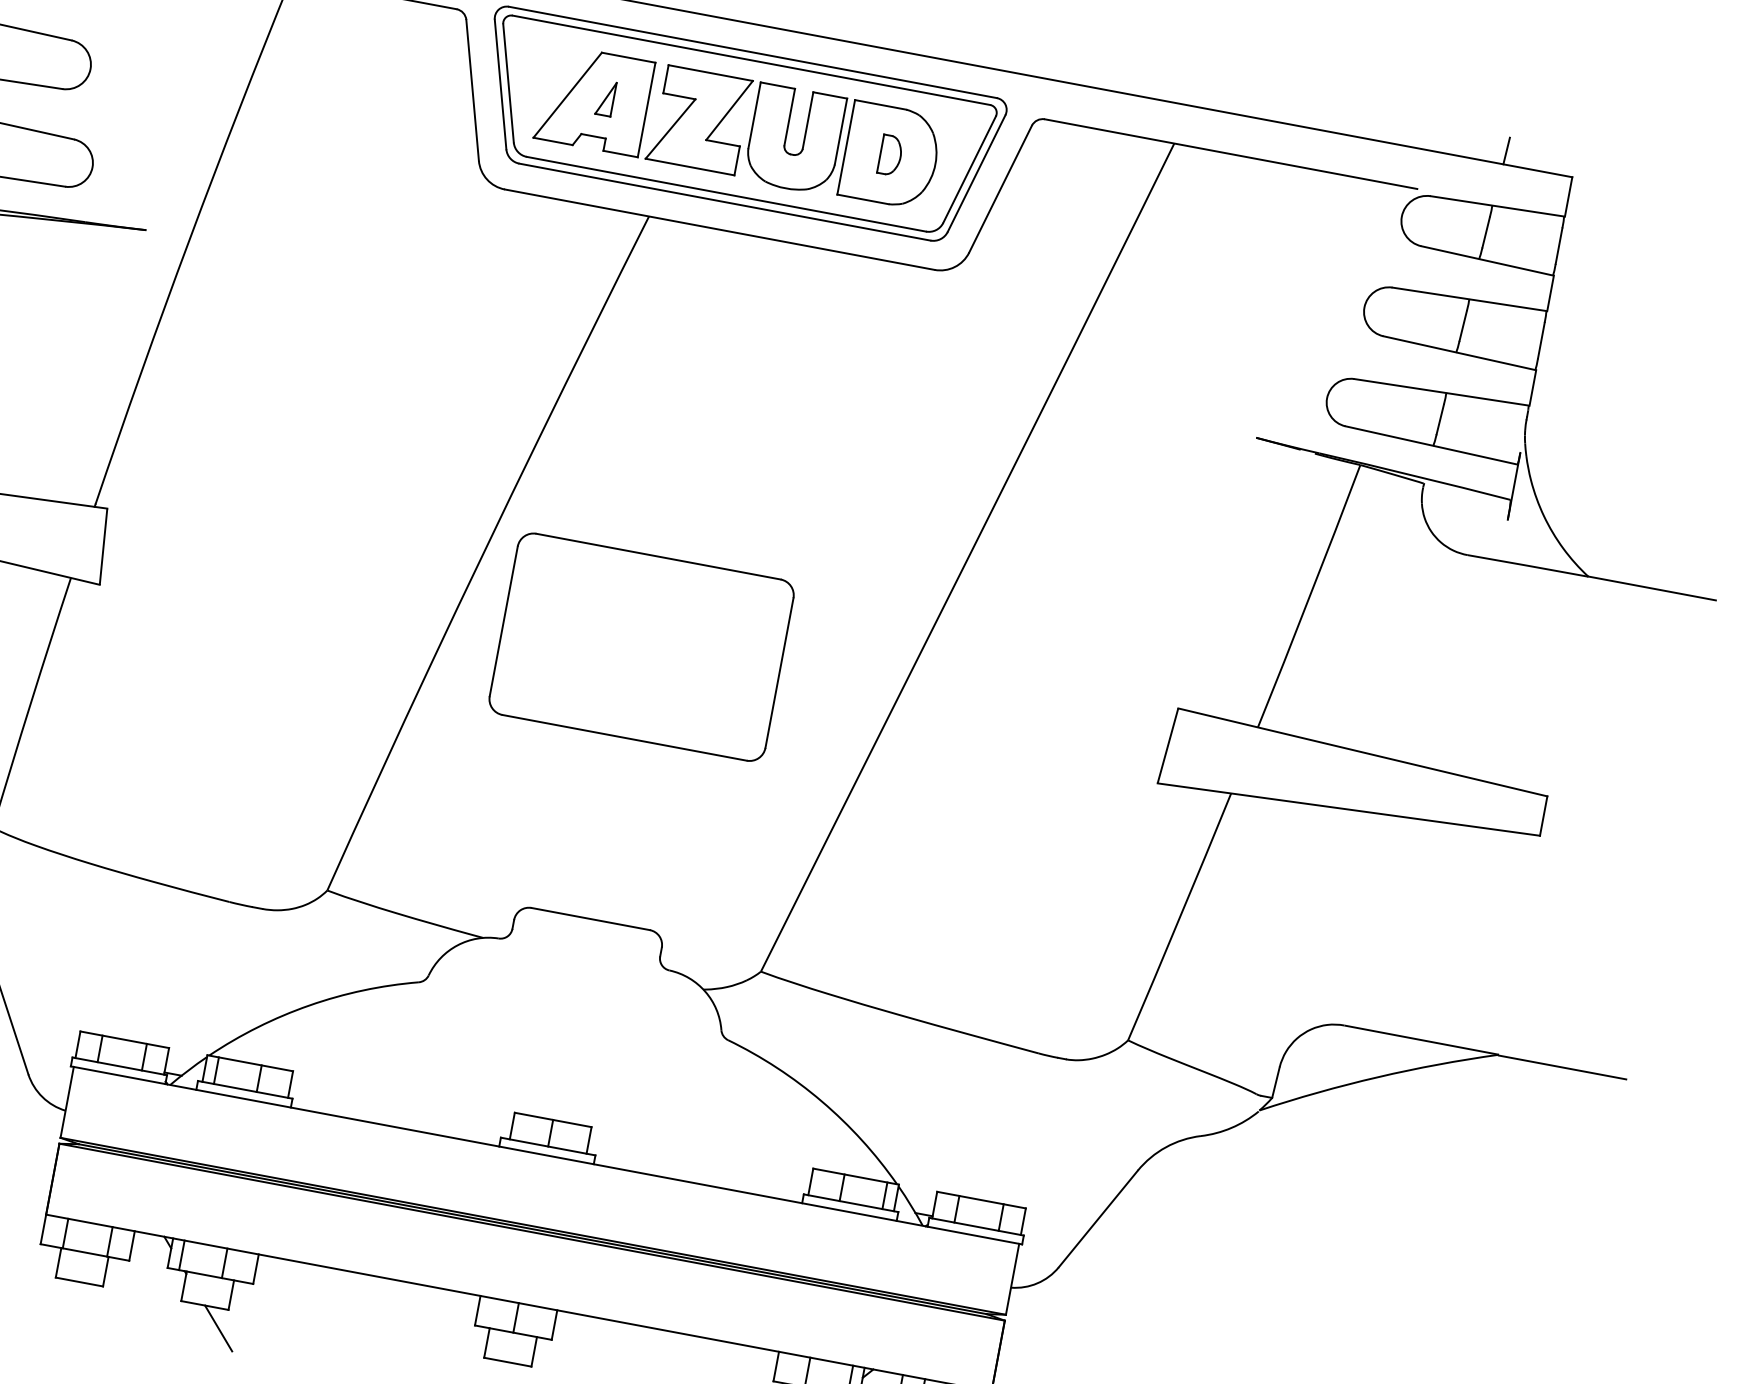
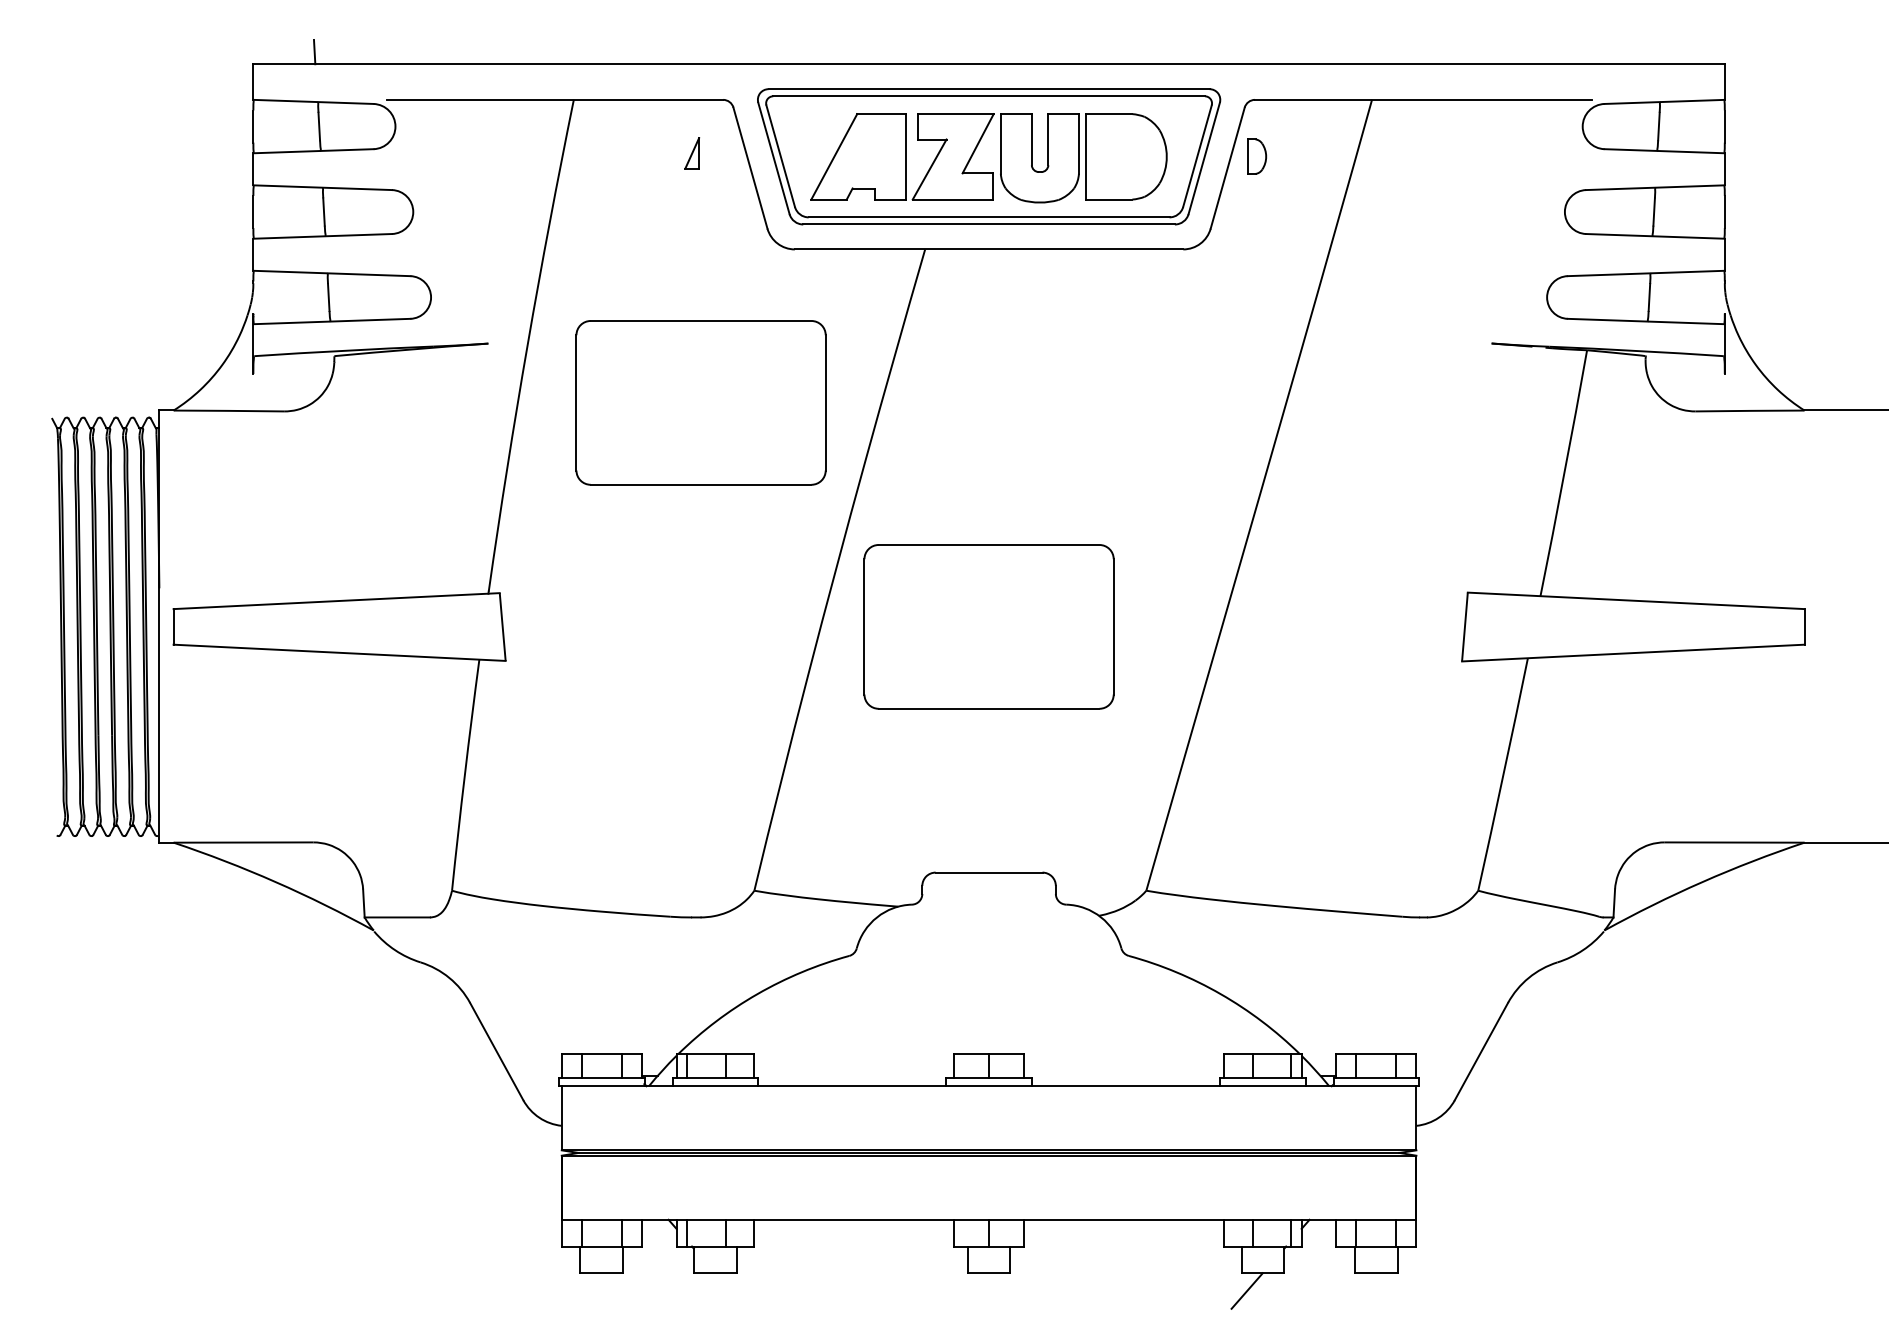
part: (606, 98) -> (692, 153), moved
line: (1506, 150) -> (1663, 51), removed
part: (891, 155) -> (1257, 156), moved
part: (368, 339) -> (700, 402), added
line: (218, 1327) -> (730, 1290), removed

